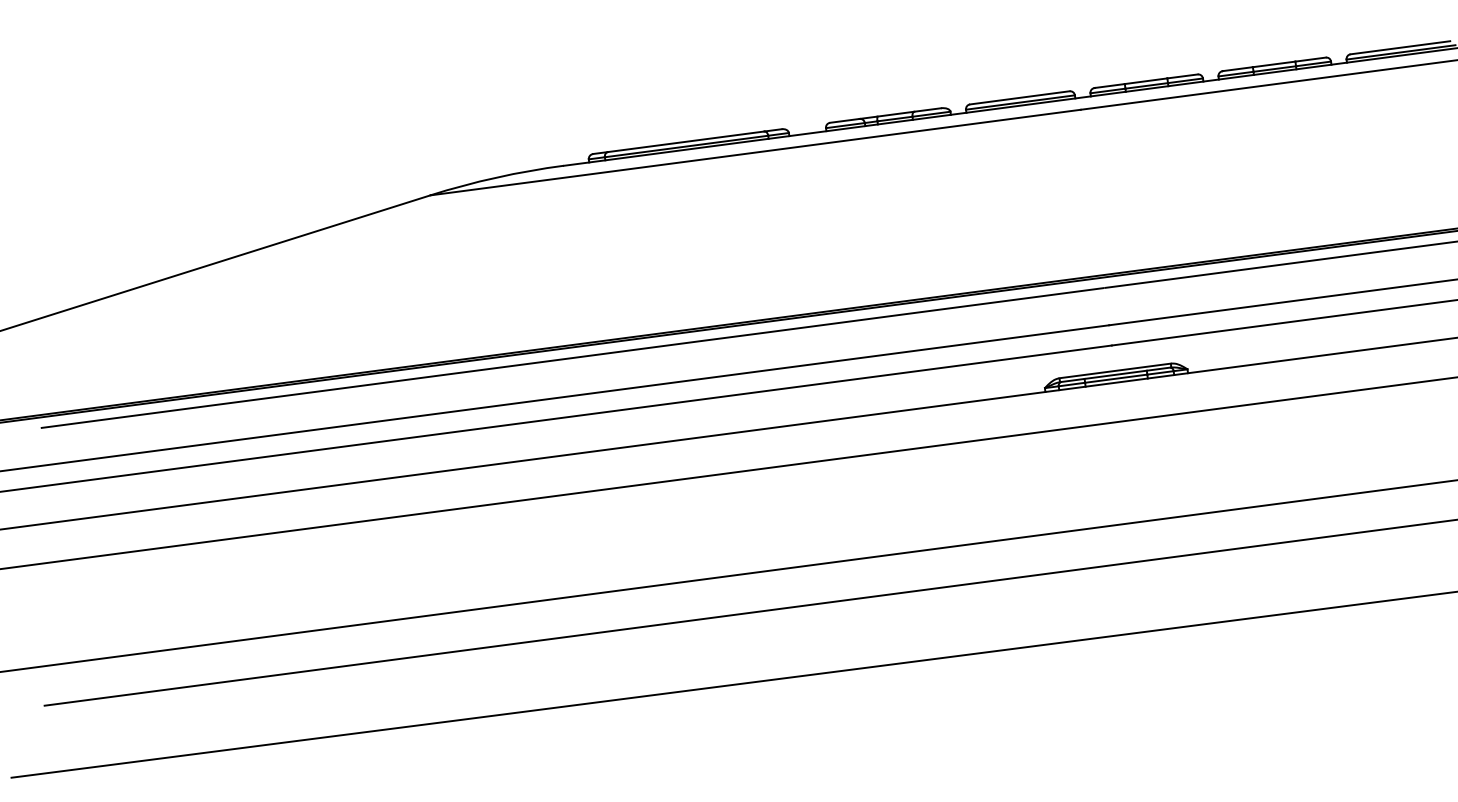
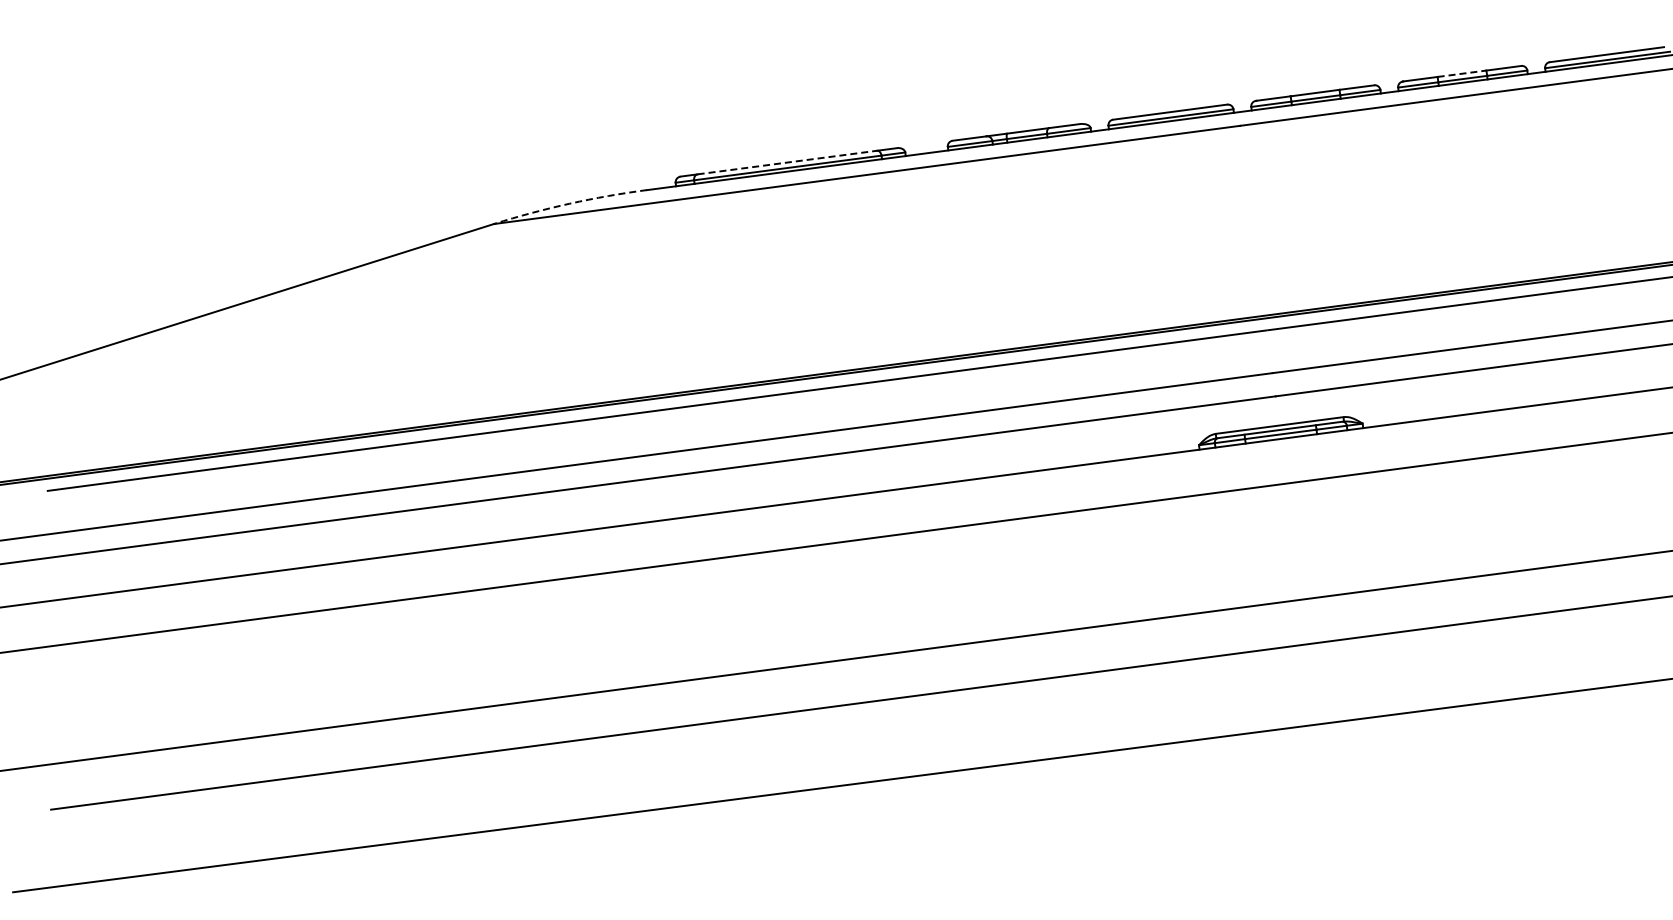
line: (1274, 64) -> (1462, 73), solid -> dashed
line: (686, 141) -> (787, 162), solid -> dashed
arc: (496, 177) -> (569, 203), solid -> dashed

